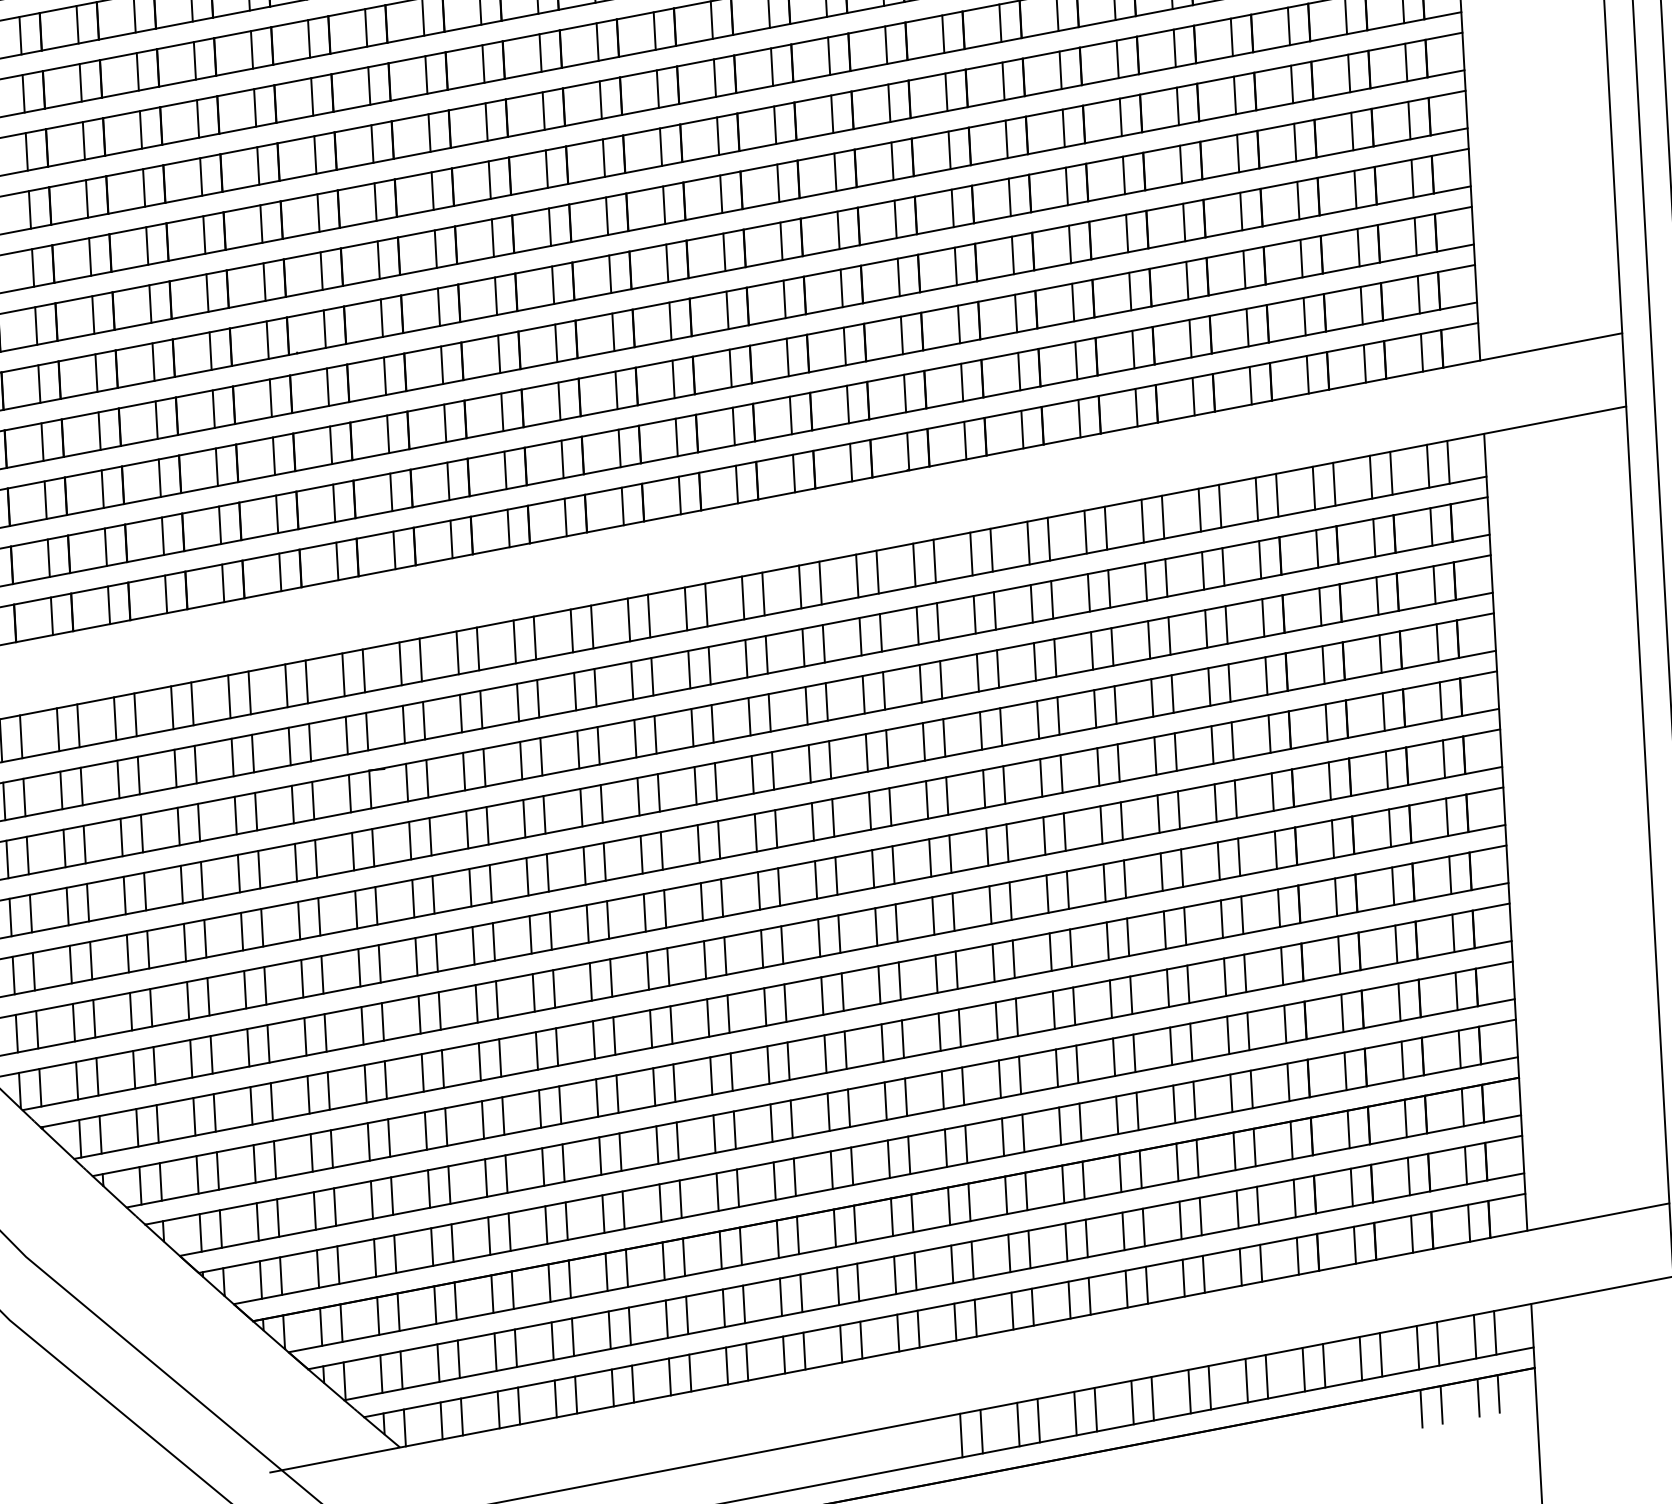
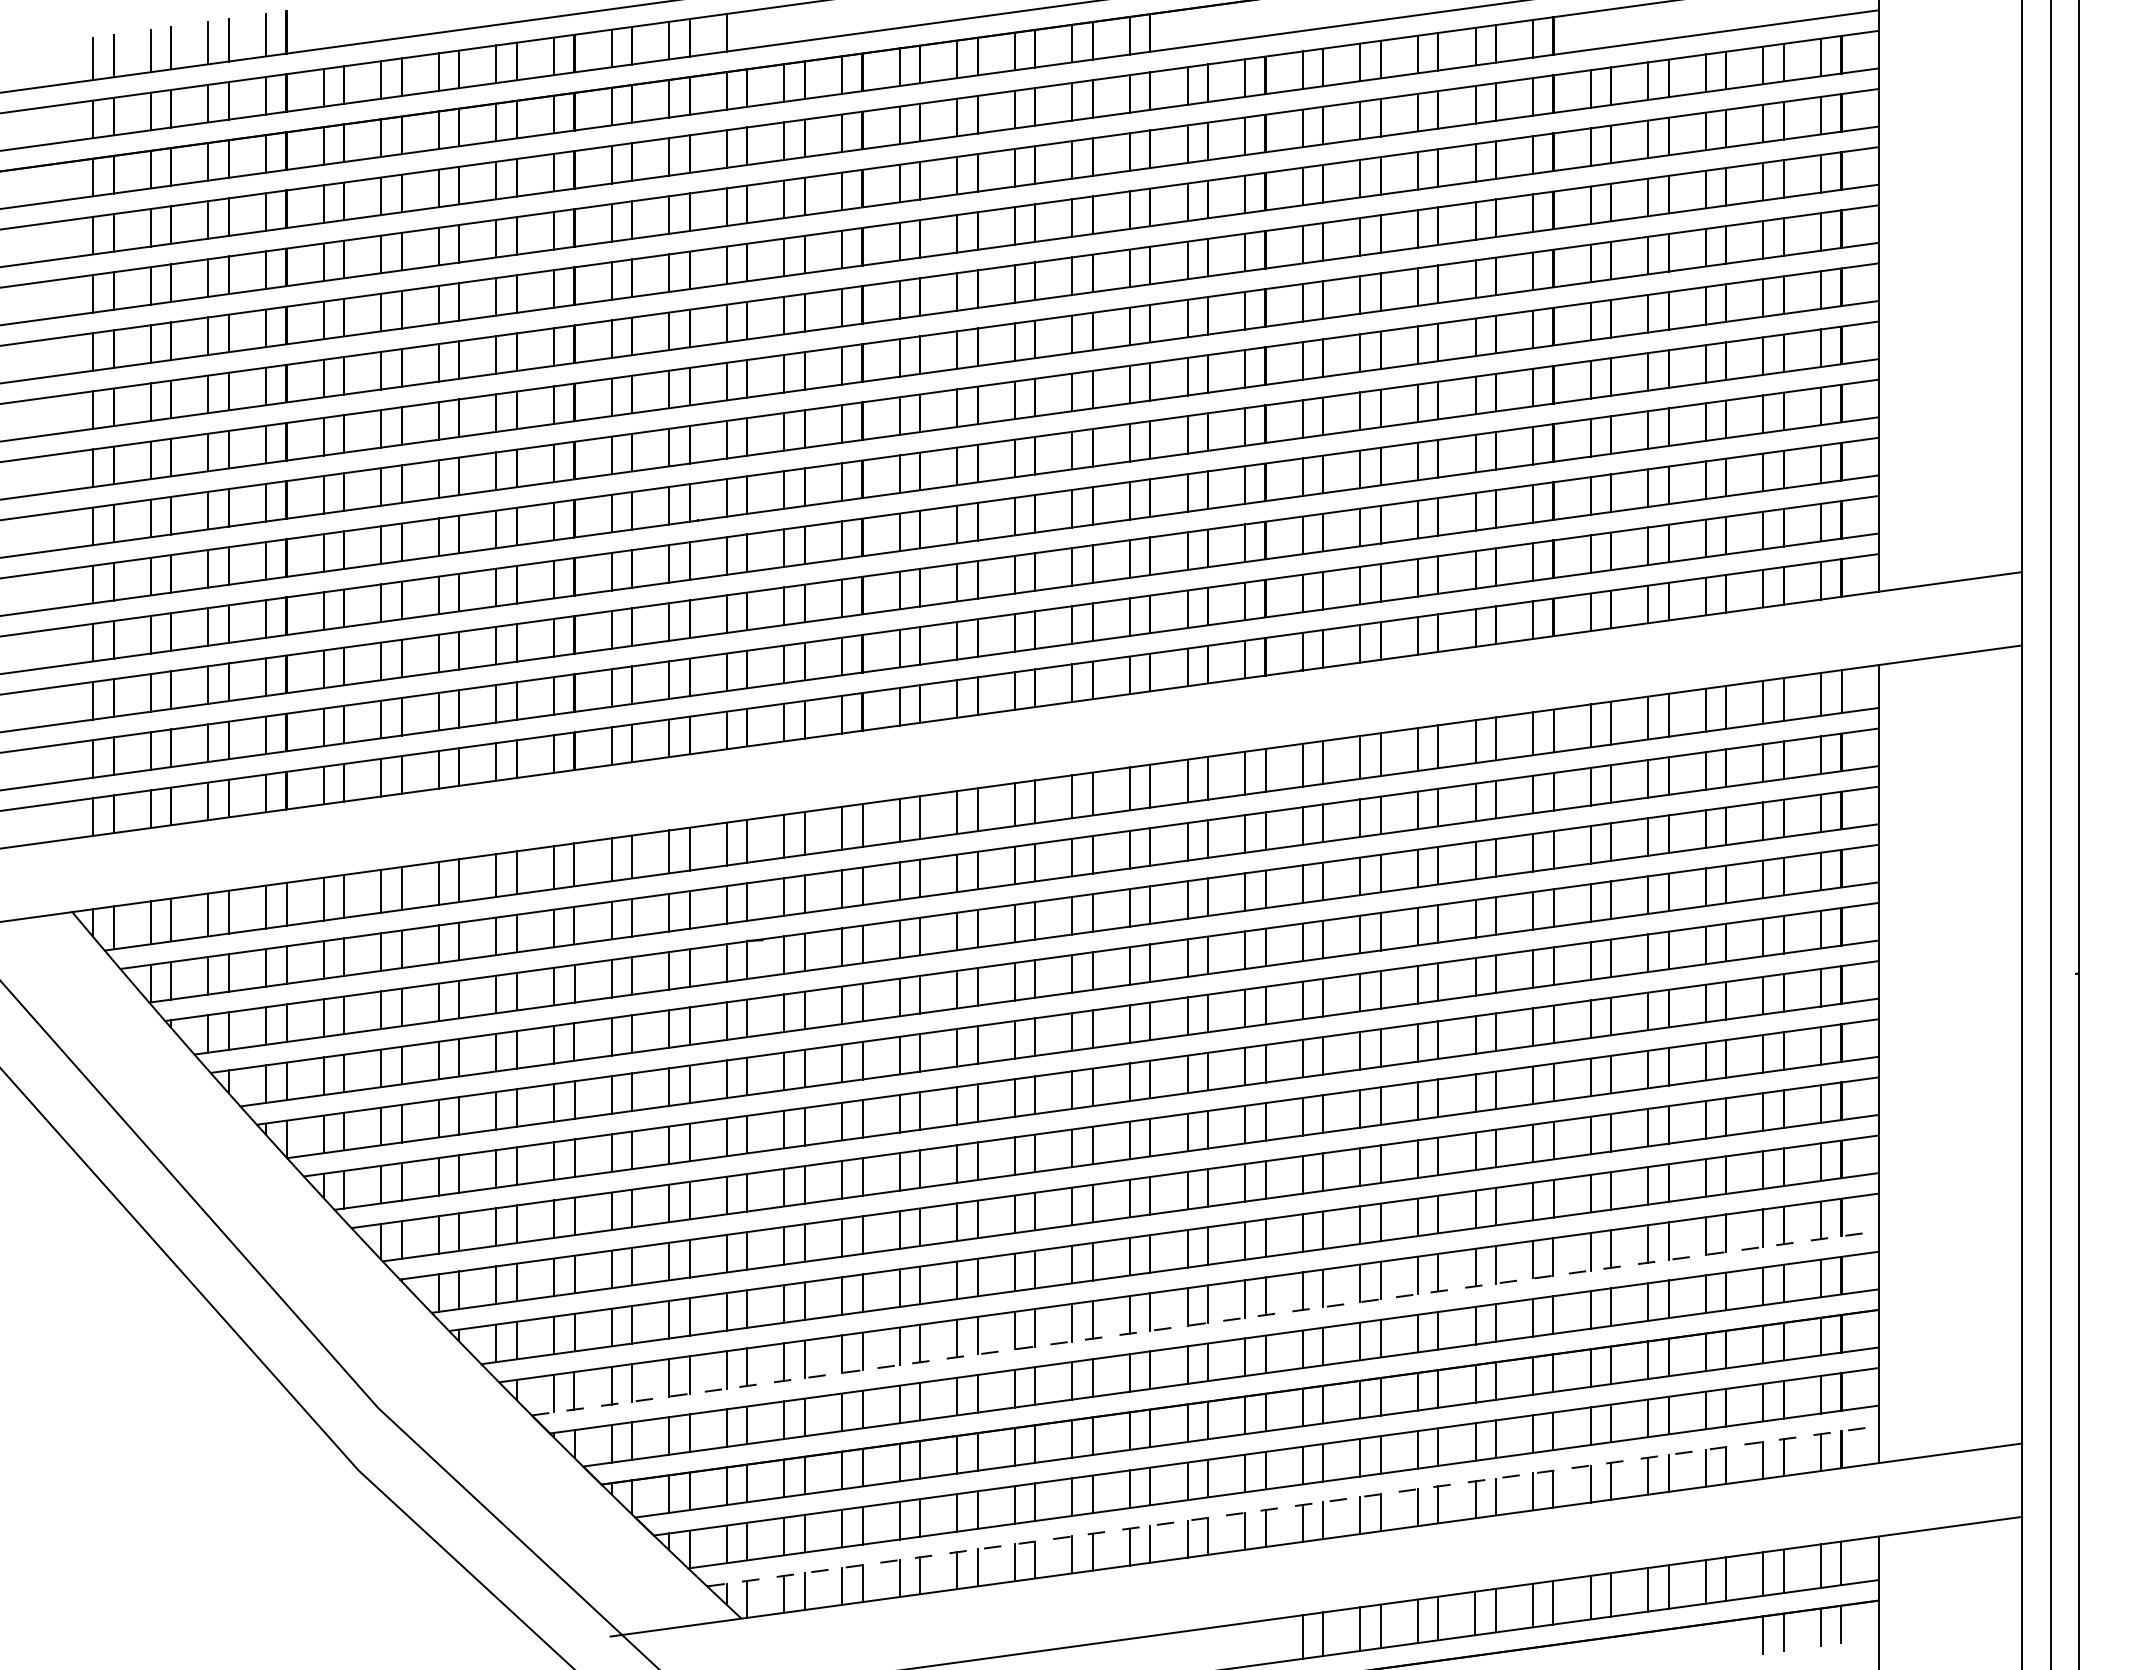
line: (847, 1127) -> (1205, 1323), solid -> dashed
line: (945, 1305) -> (1293, 1506), solid -> dashed

